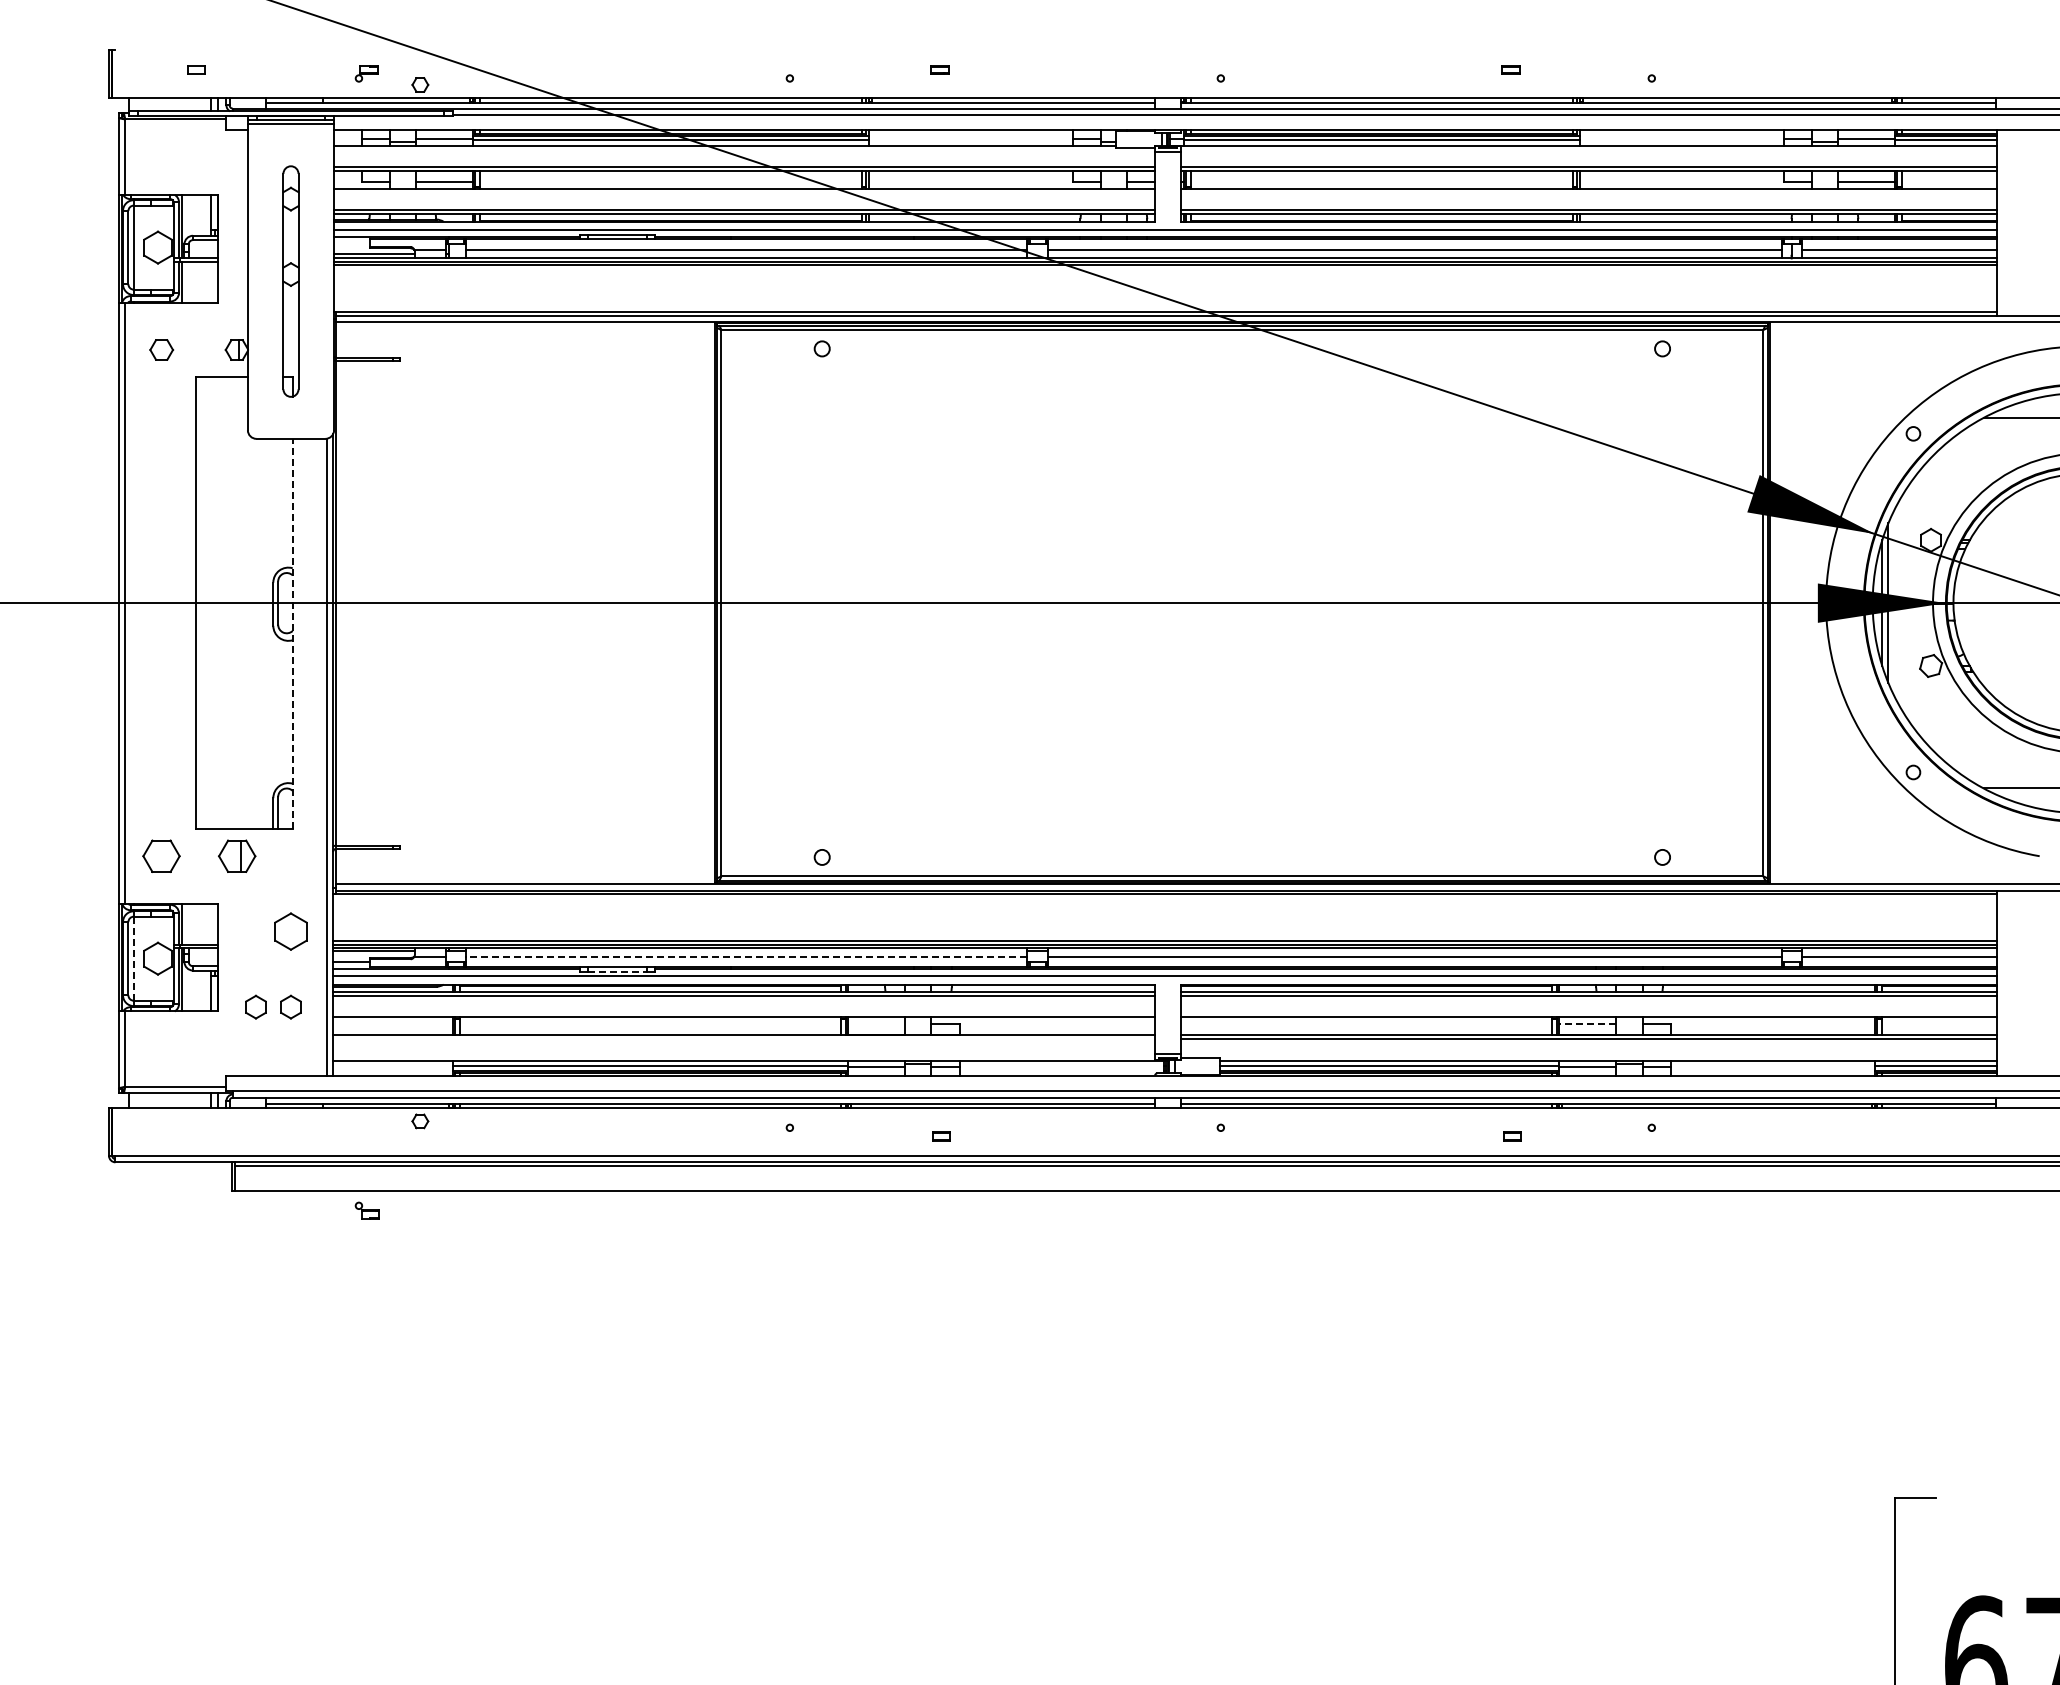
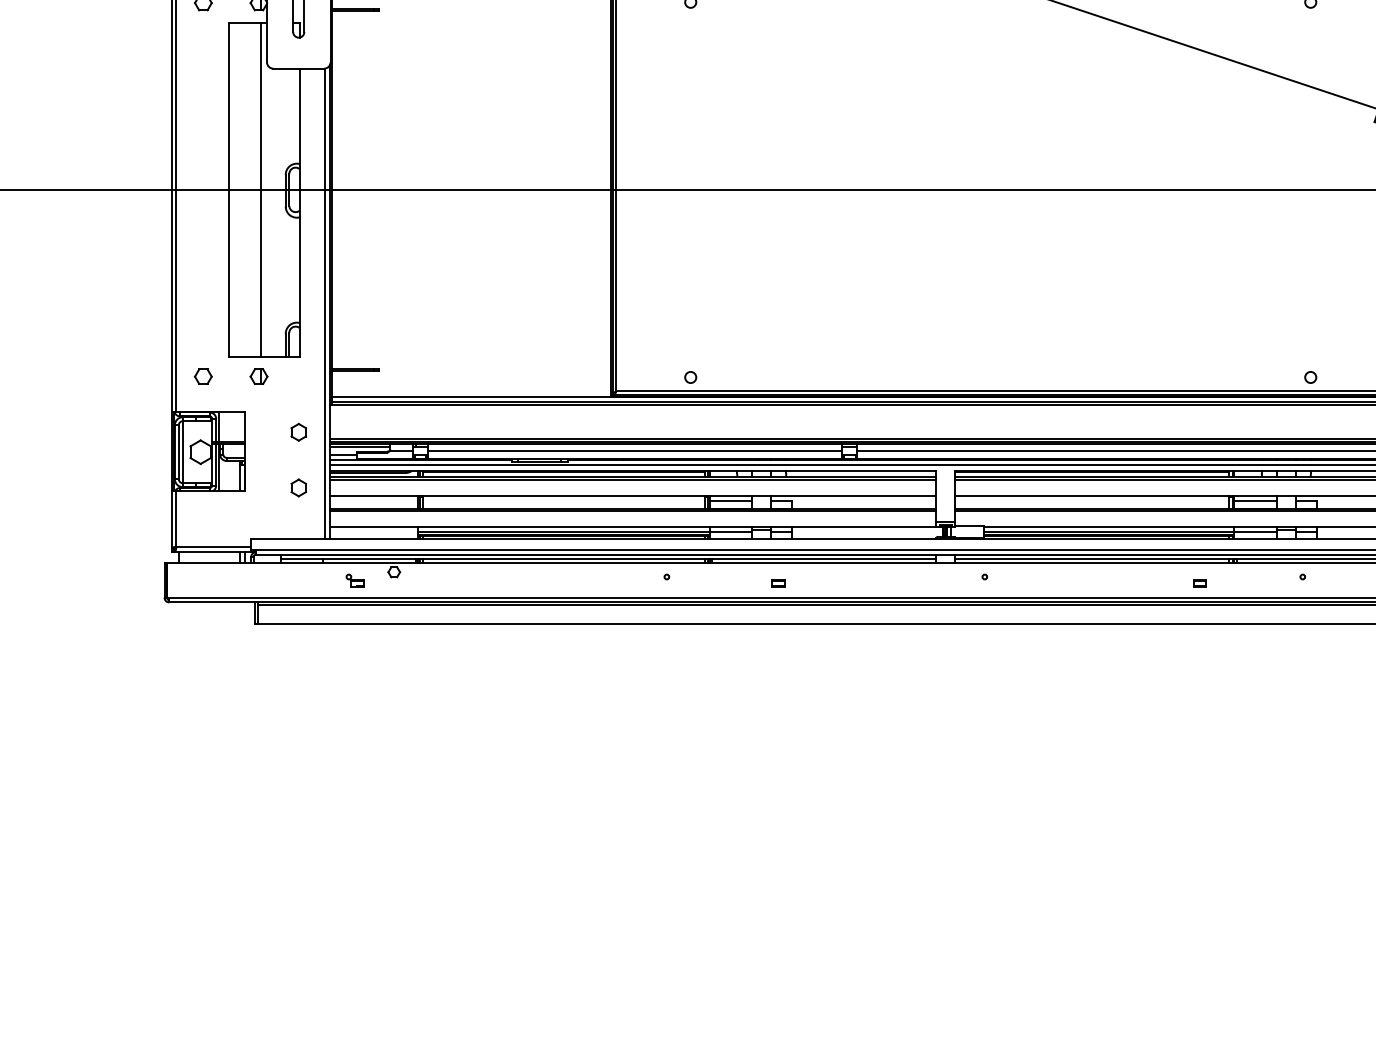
line: (239, 602) -> (260, 189), added
line: (292, 633) -> (299, 212), dashed -> solid
part: (161, 856) -> (203, 376), size x0.62
part: (236, 856) -> (258, 376), size x0.62
part: (290, 931) -> (298, 432), size x0.62
line: (746, 956) -> (634, 450), dashed -> solid
line: (133, 958) -> (182, 452), dashed -> solid
line: (618, 971) -> (540, 461), dashed -> solid
part: (255, 1006) -> (272, 487), removed
line: (876, 1024) -> (730, 500), added
line: (1587, 1024) -> (1255, 500), dashed -> solid
line: (744, 1038) -> (633, 511), added
part: (366, 1210) -> (354, 580), moved

